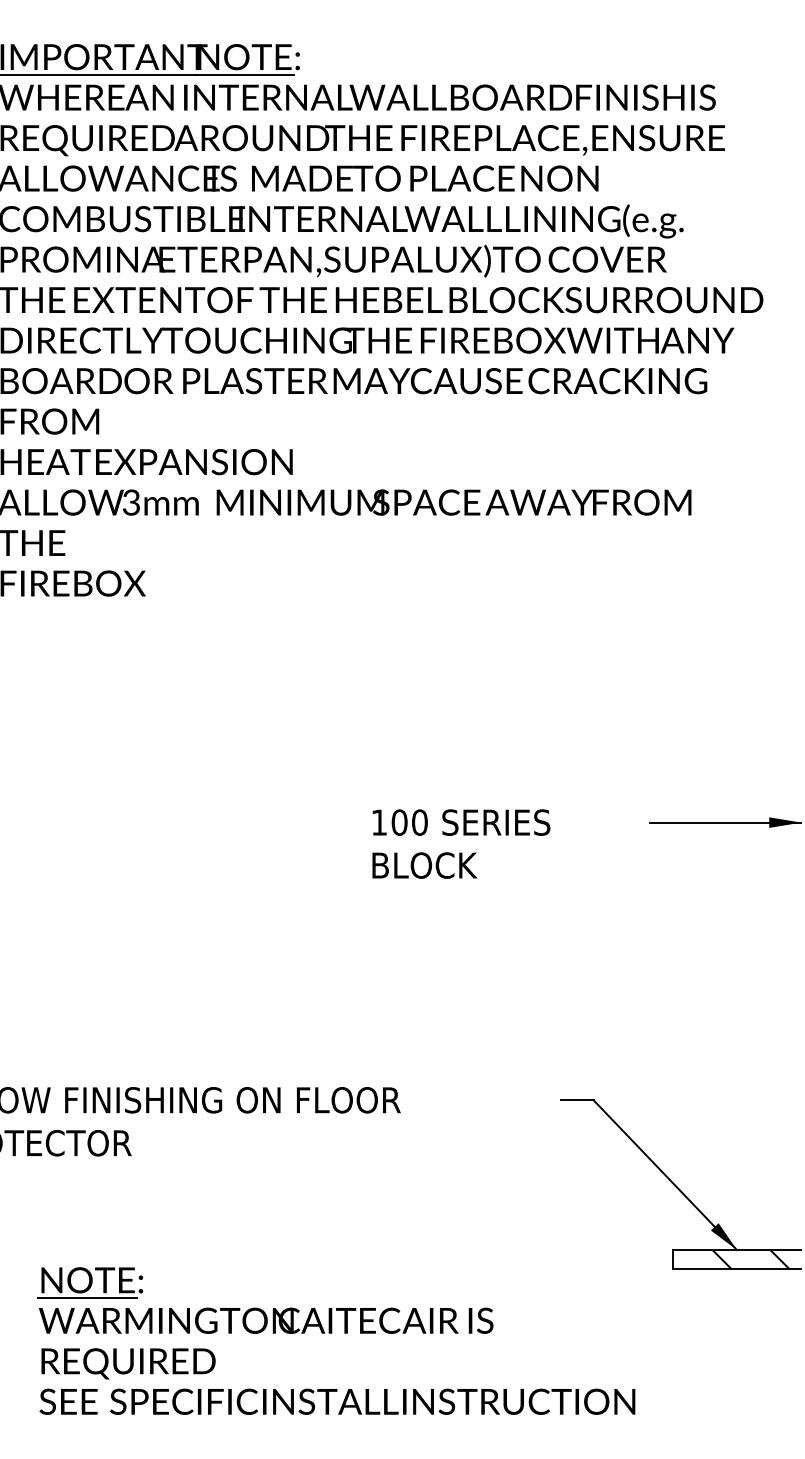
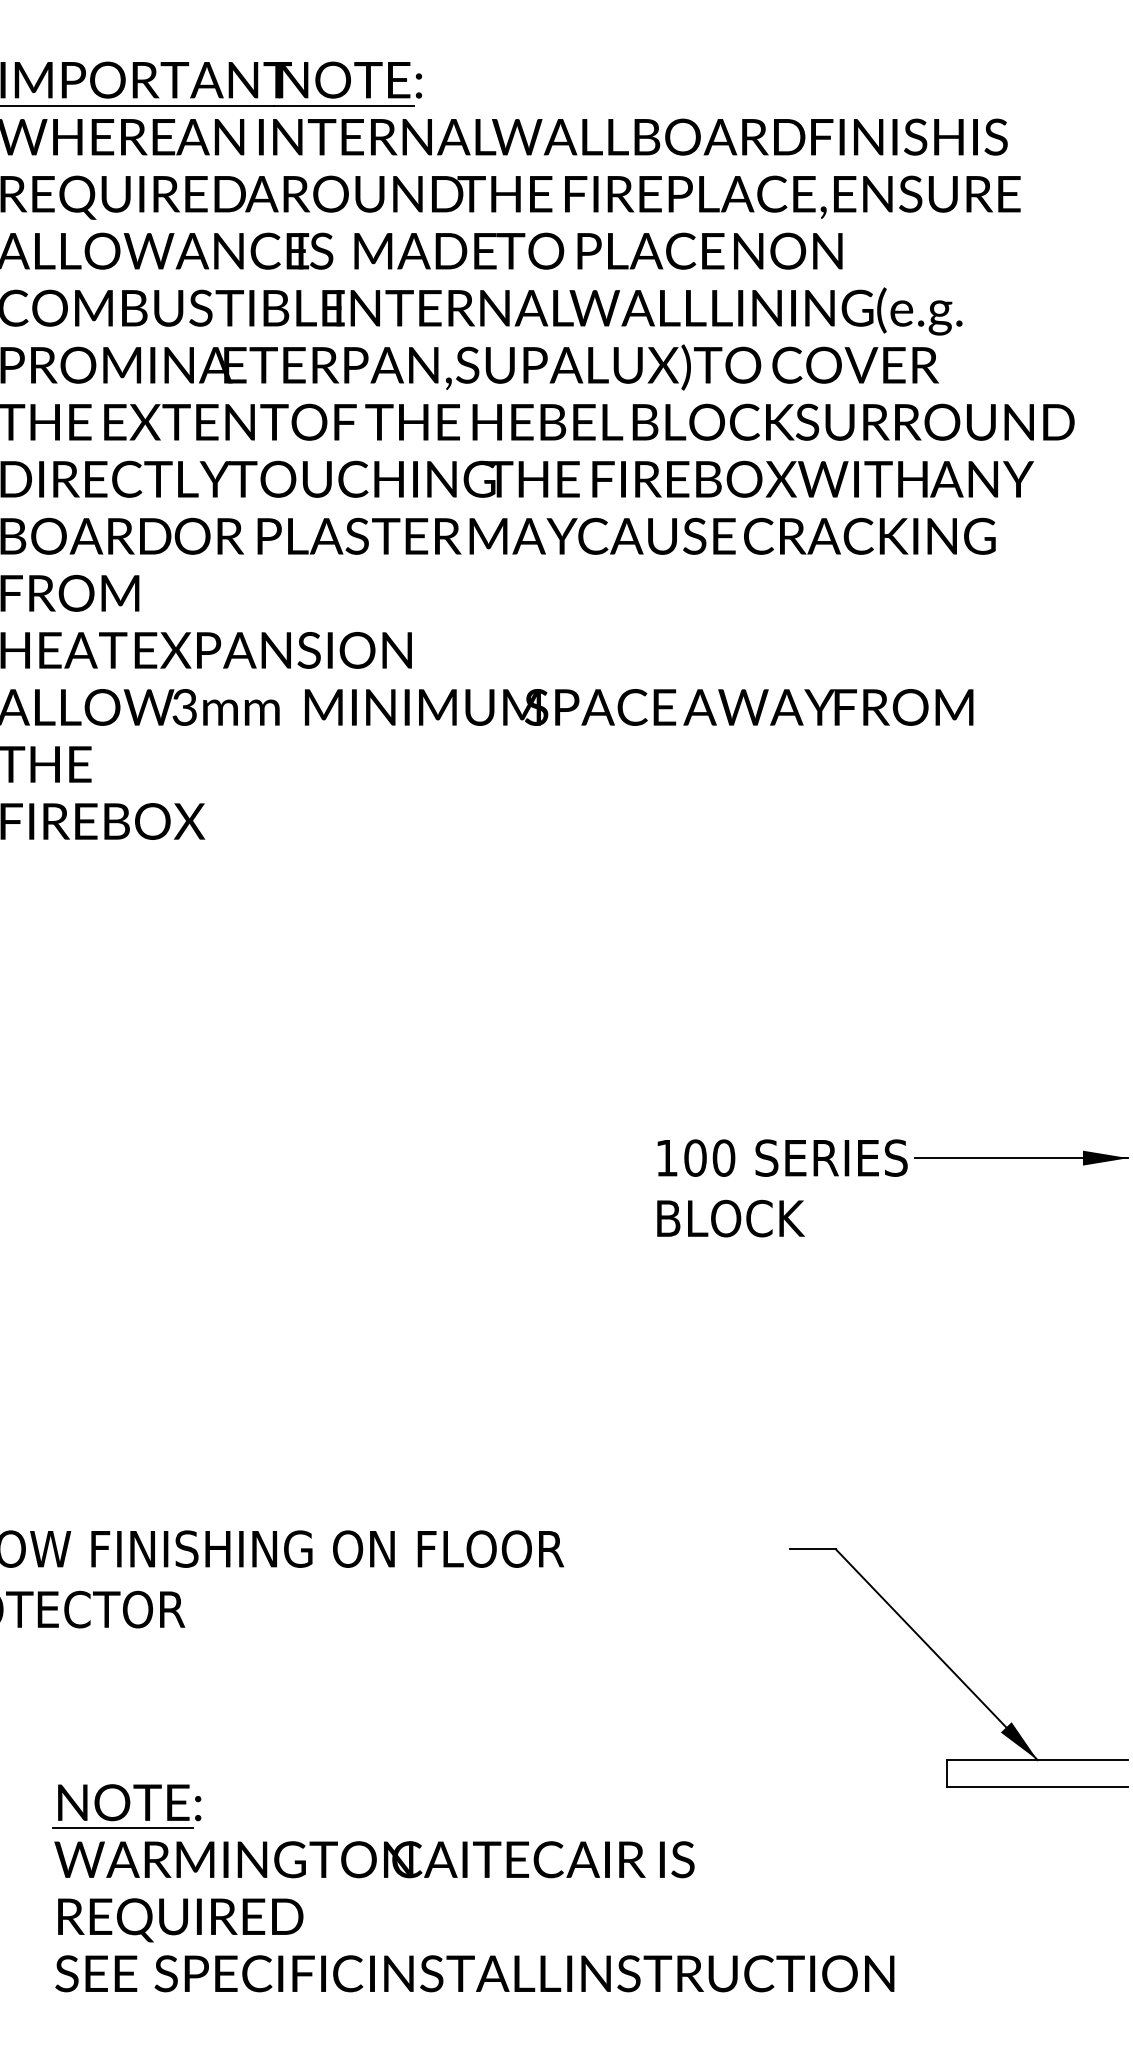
text: (461, 844) -> (782, 1188), moved
hatch: (730, 1259) -> (1028, 1773), removed

